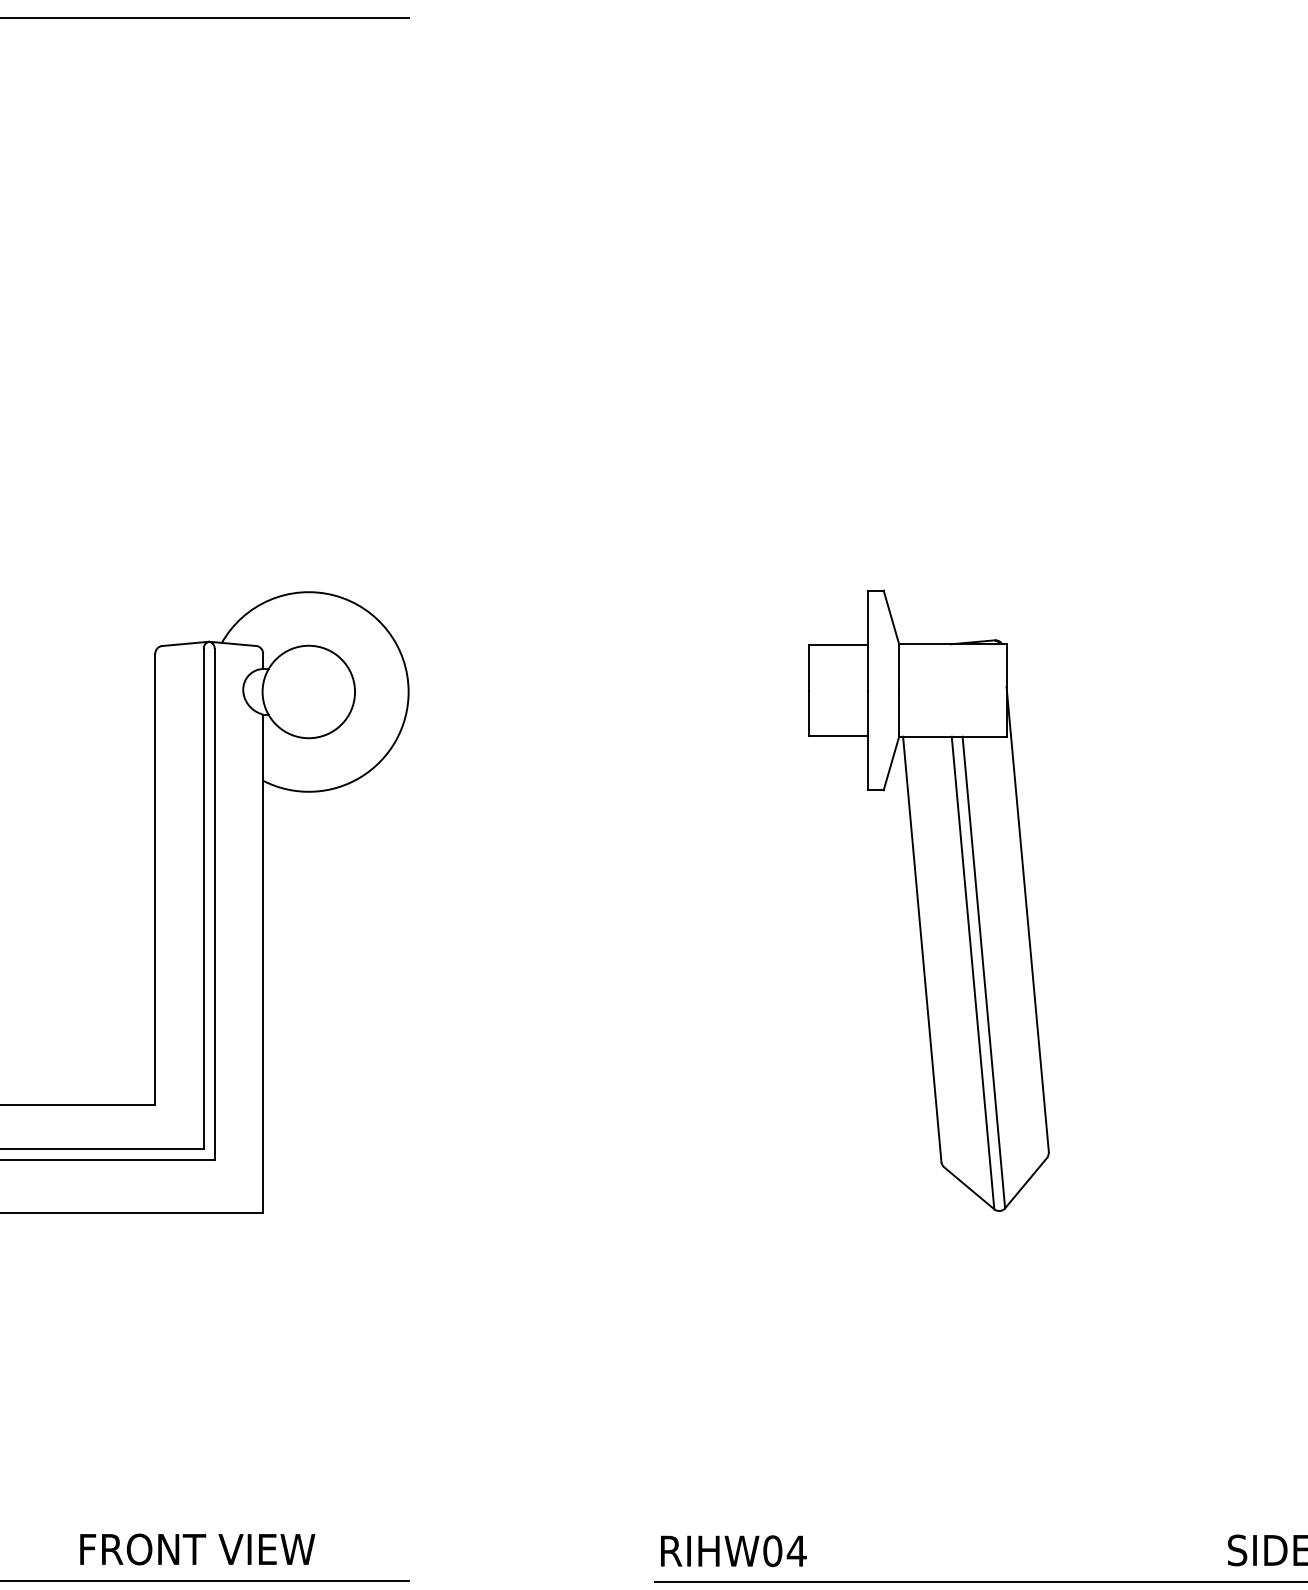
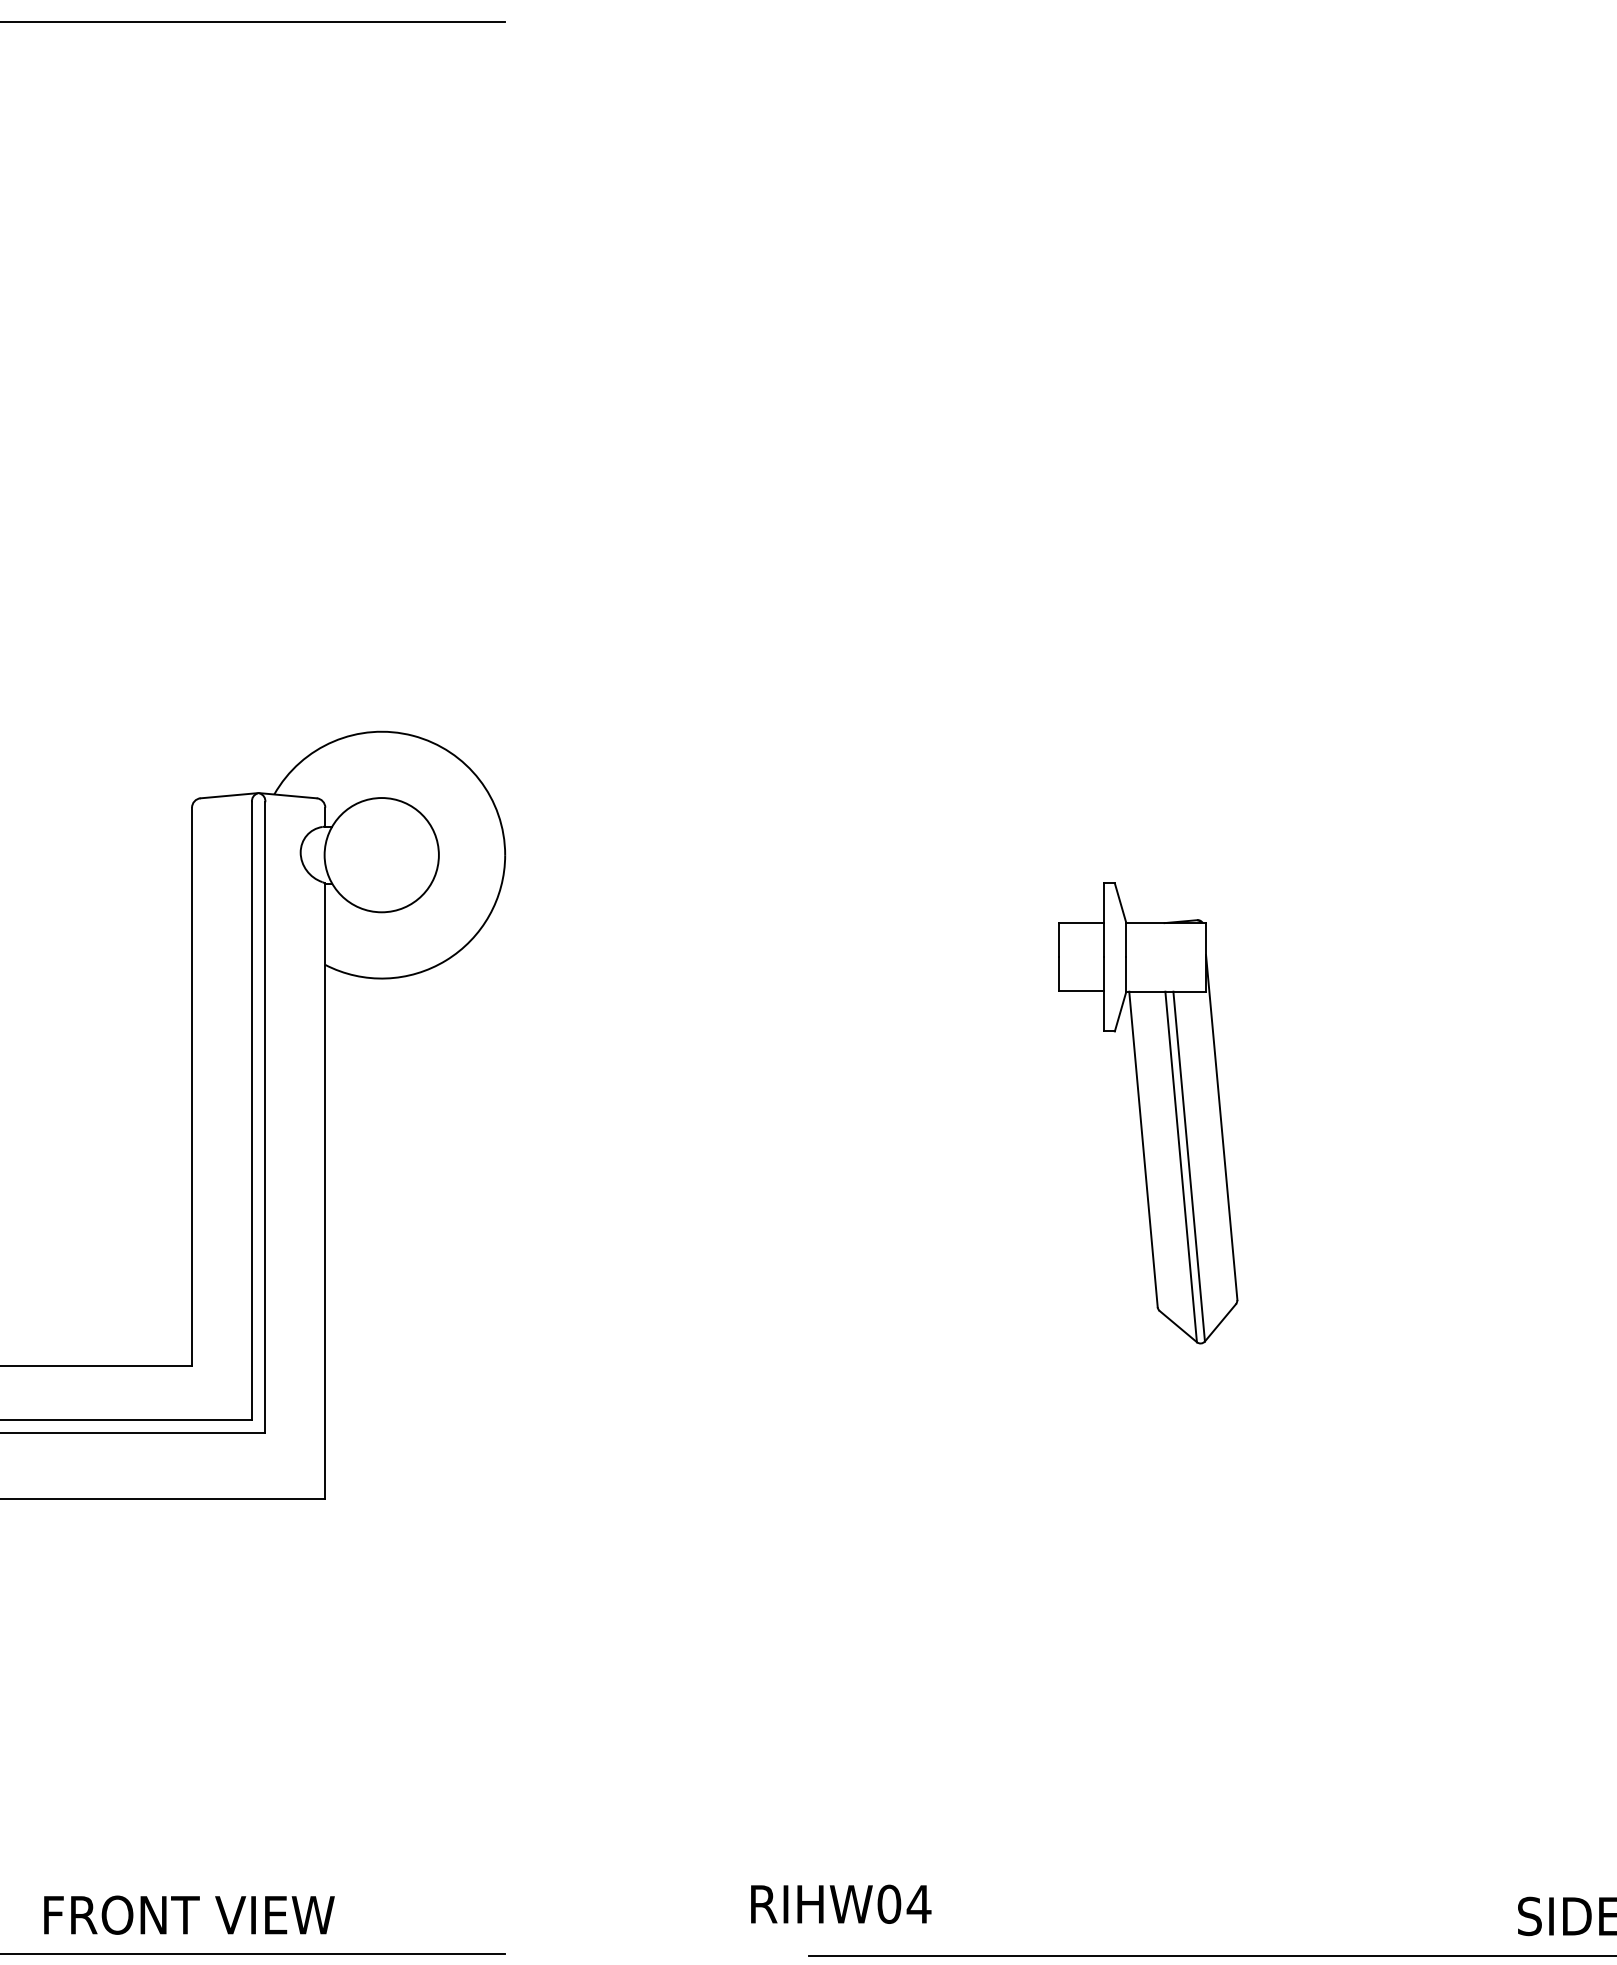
part: (929, 900) -> (1148, 1113), size x0.6
text: (197, 1548) -> (189, 1914), moved
text: (734, 1550) -> (841, 1903), moved

